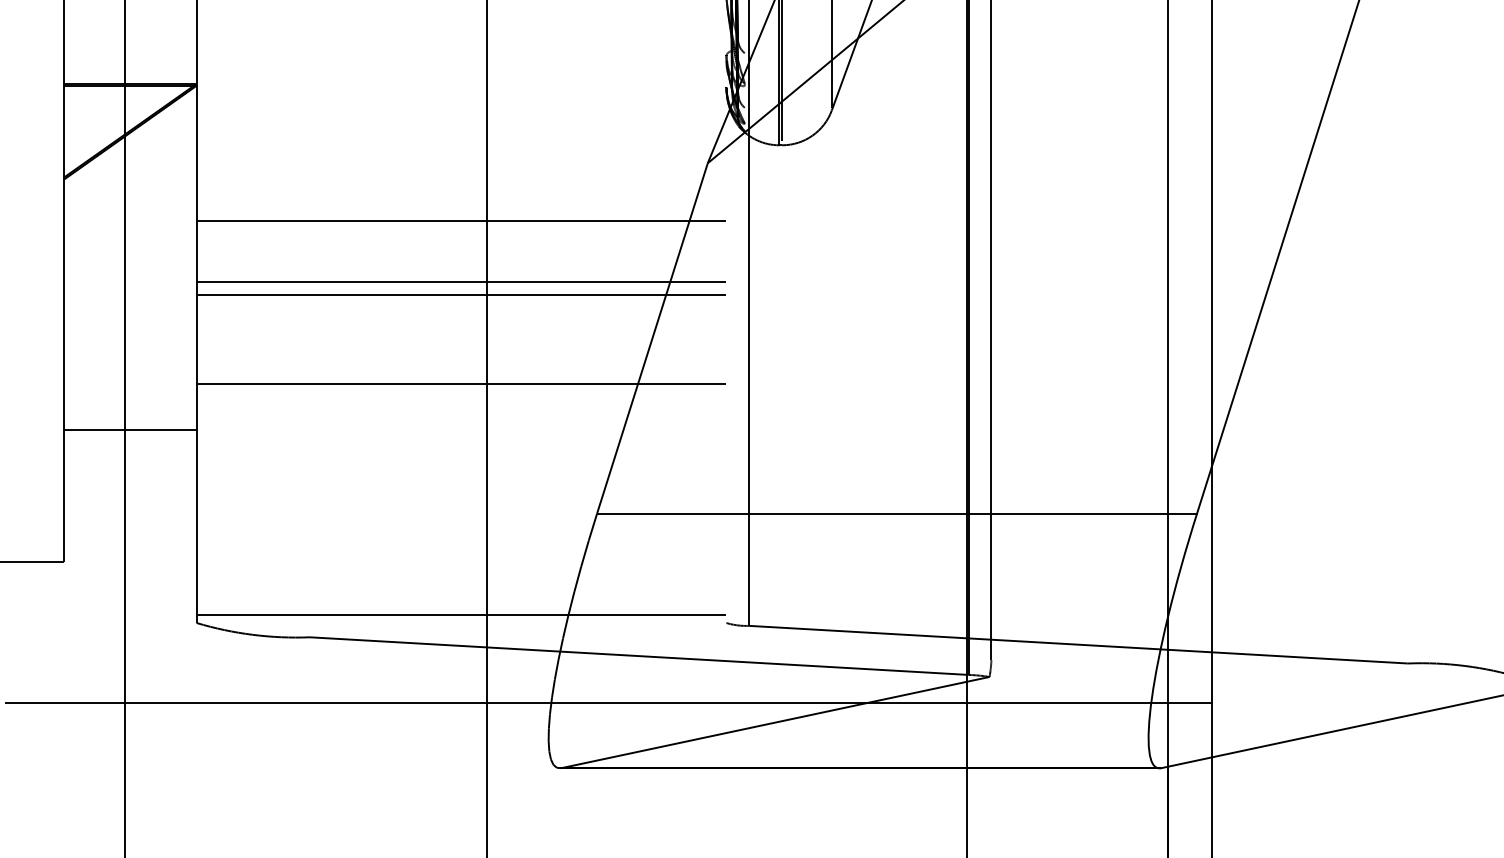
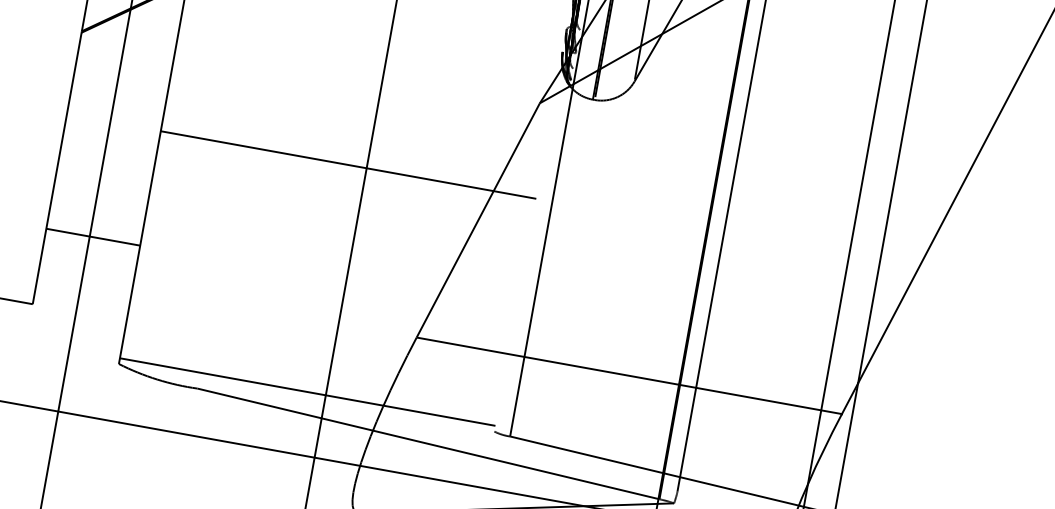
line: (461, 221) -> (357, 113), removed
line: (461, 281) -> (350, 155), removed
line: (461, 383) -> (337, 228), removed
line: (130, 430) -> (93, 237), moved

